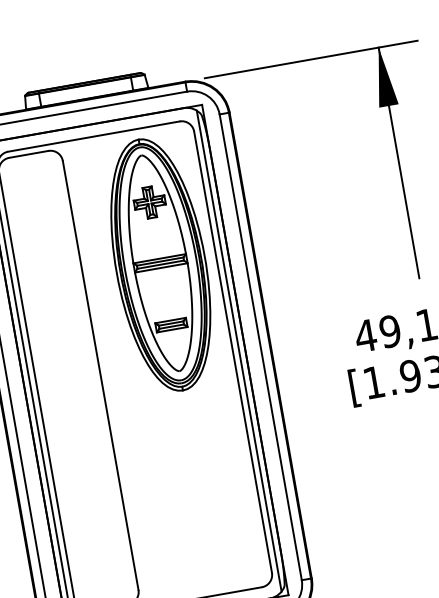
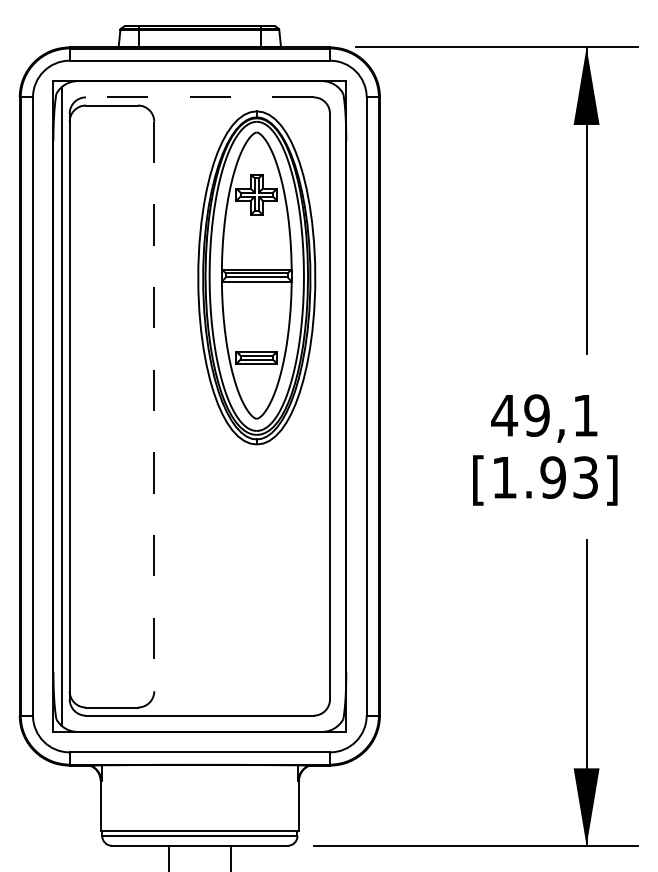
line: (93, 136) -> (199, 97), solid -> dashed
line: (239, 351) -> (338, 406), removed
line: (100, 375) -> (154, 406), solid -> dashed

